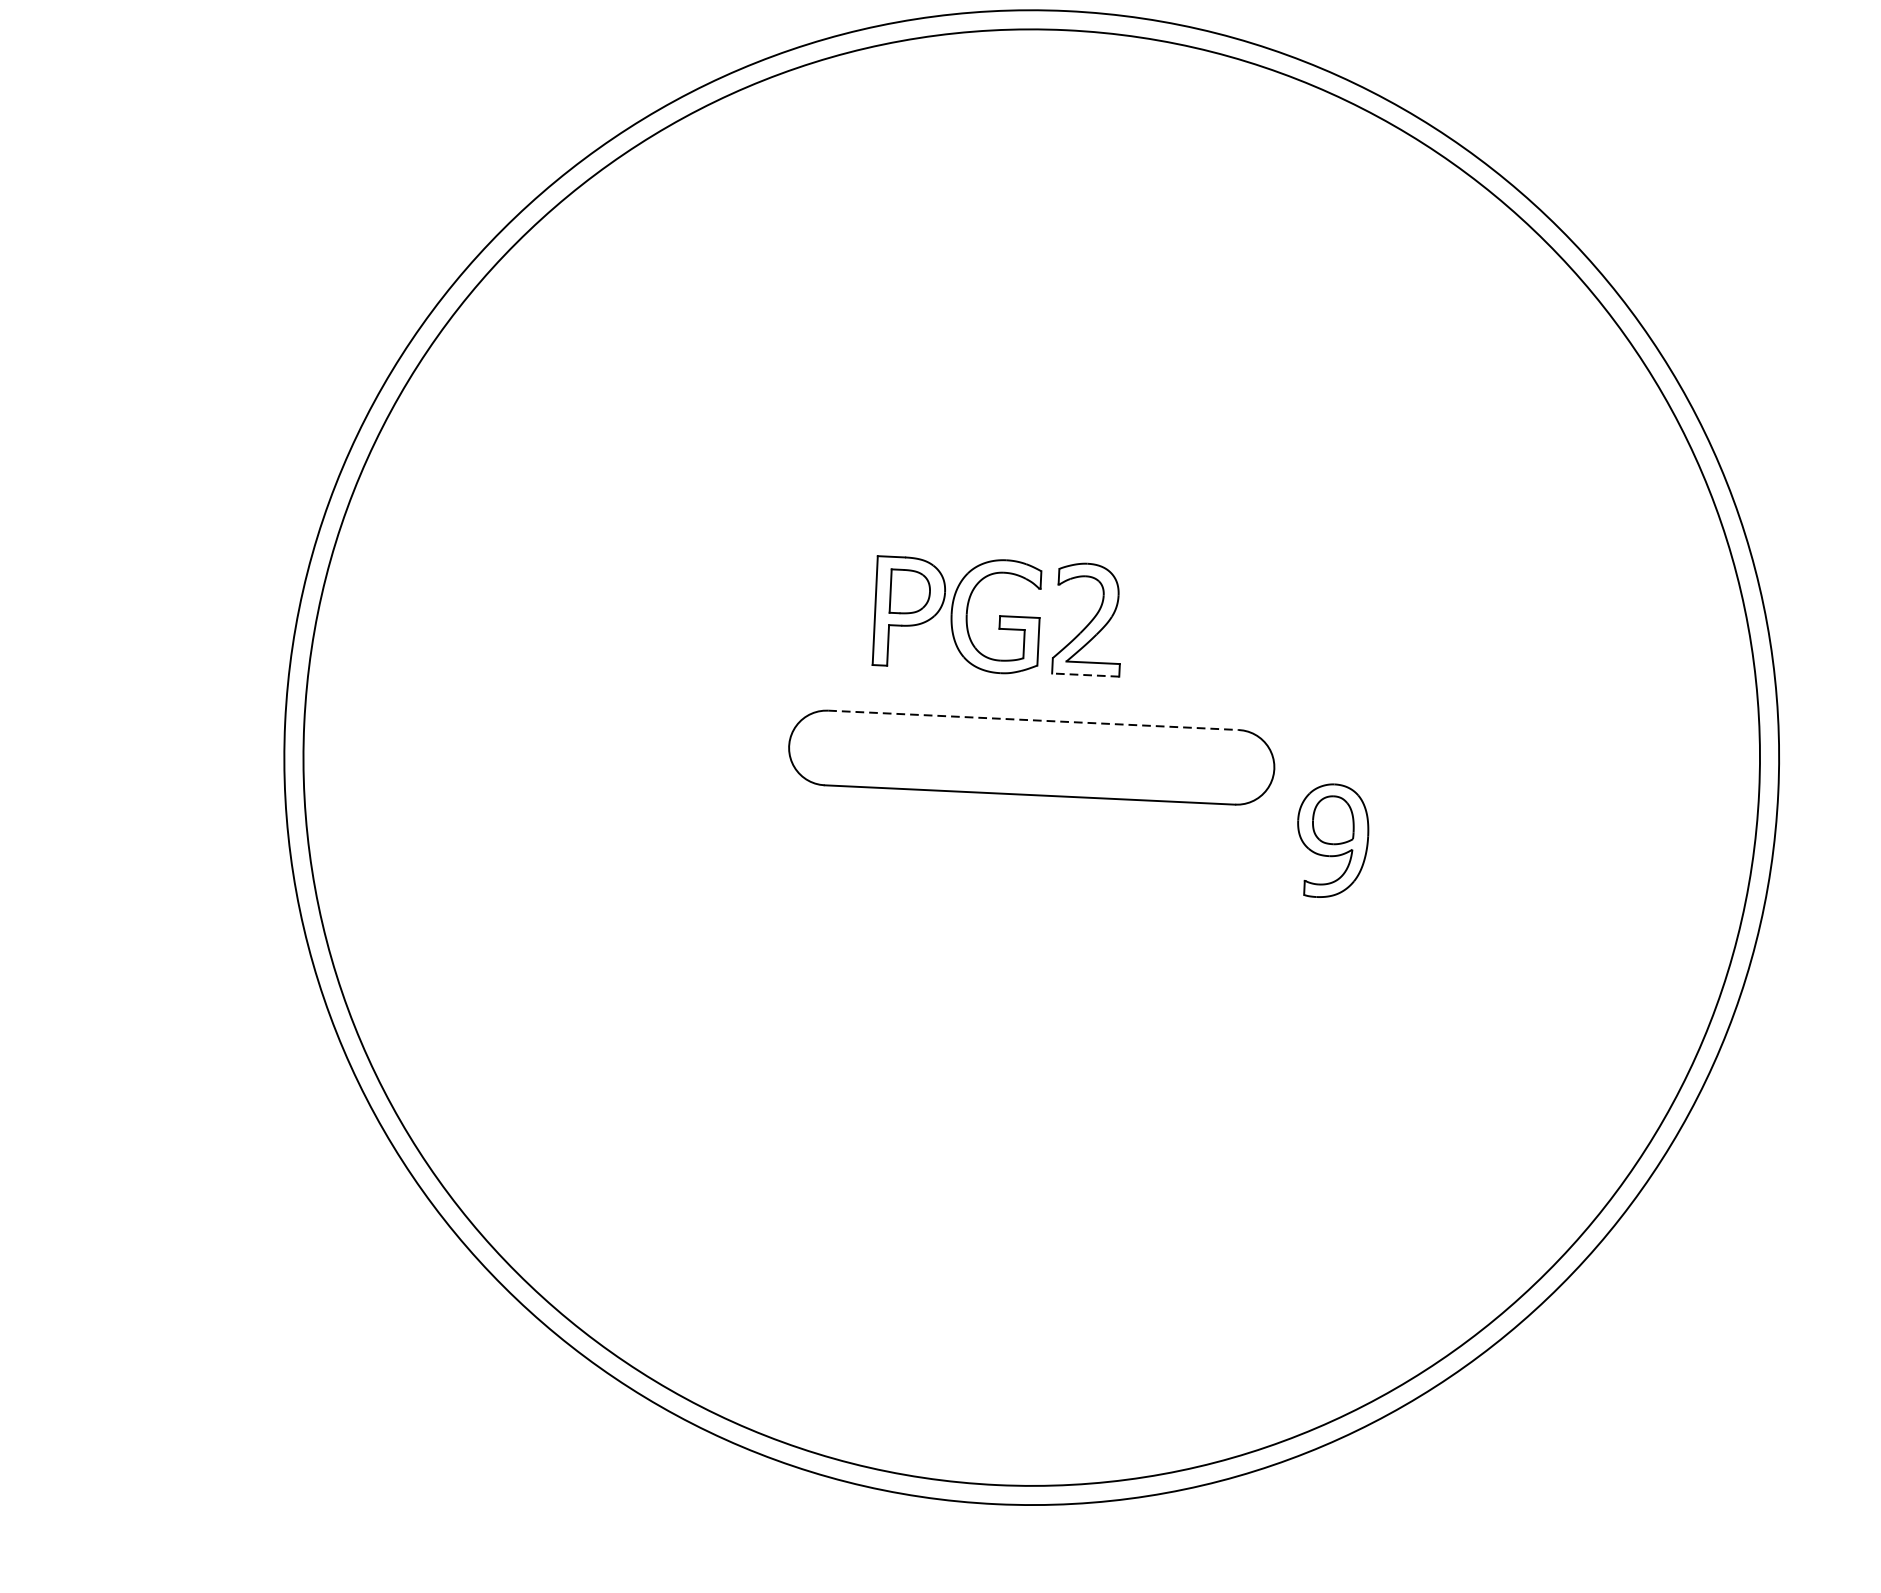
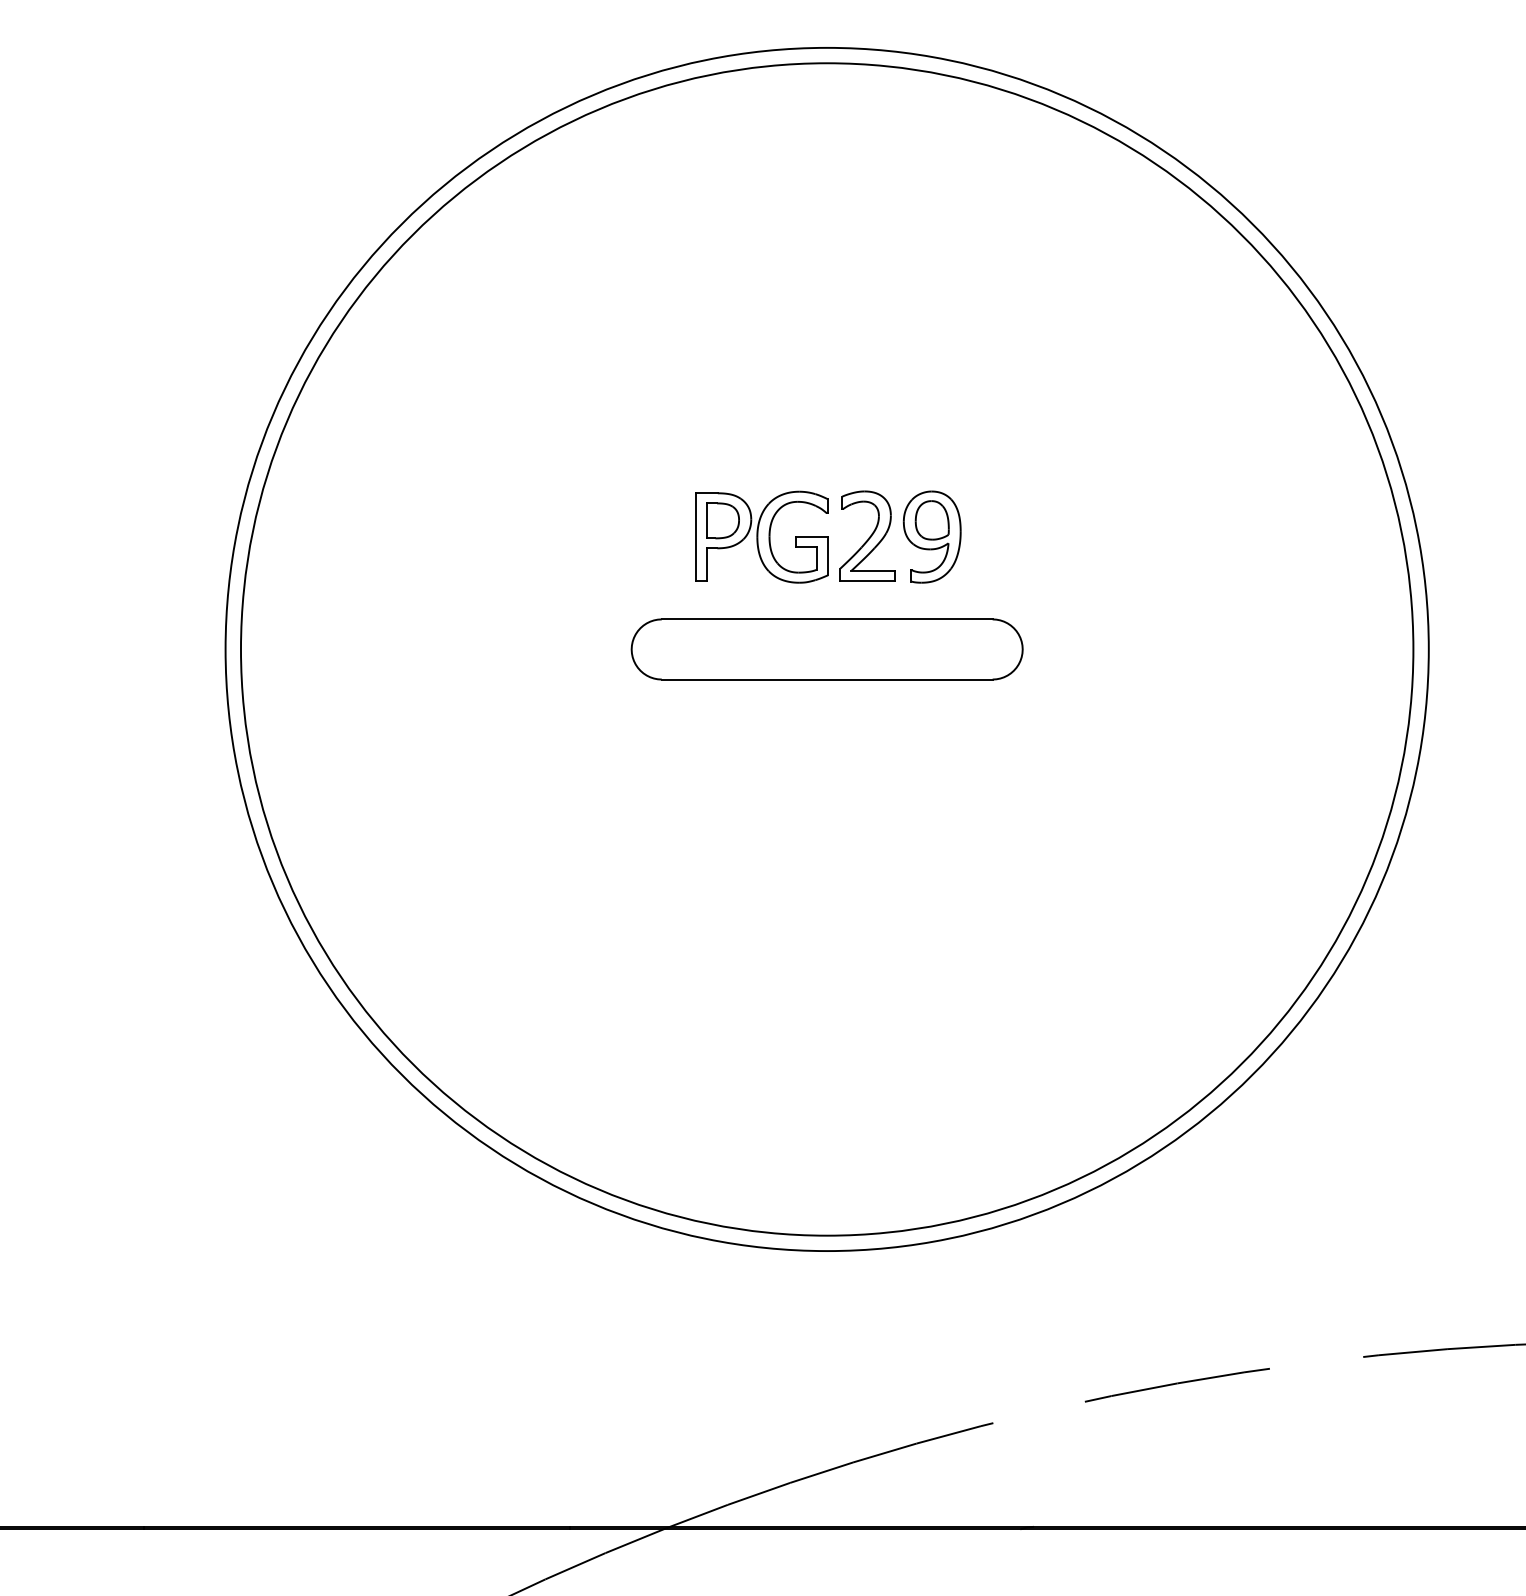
line: (1084, 675) -> (866, 581), dashed -> solid
line: (1033, 720) -> (827, 619), dashed -> solid
part: (1331, 840) -> (931, 536), moved

